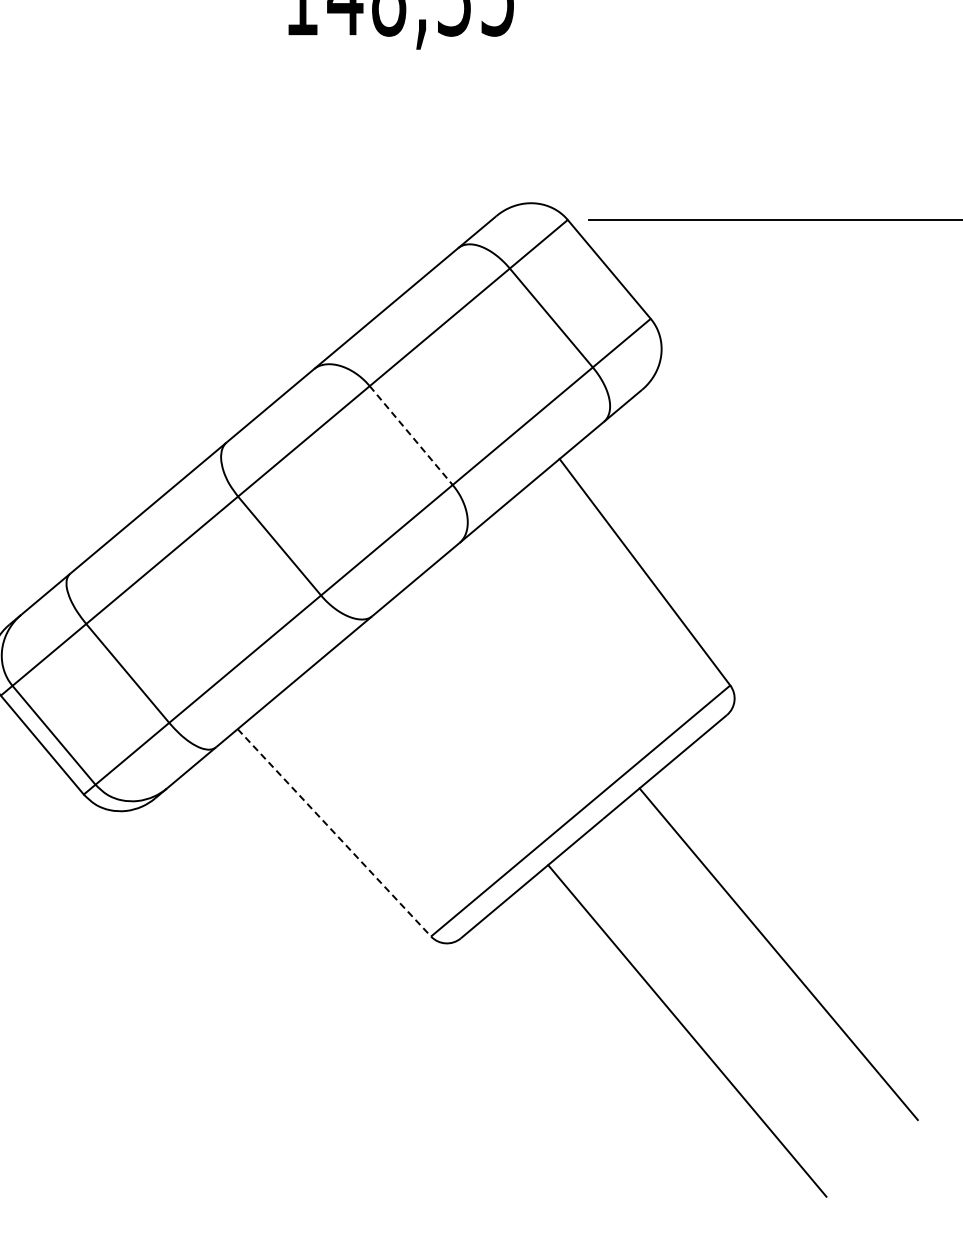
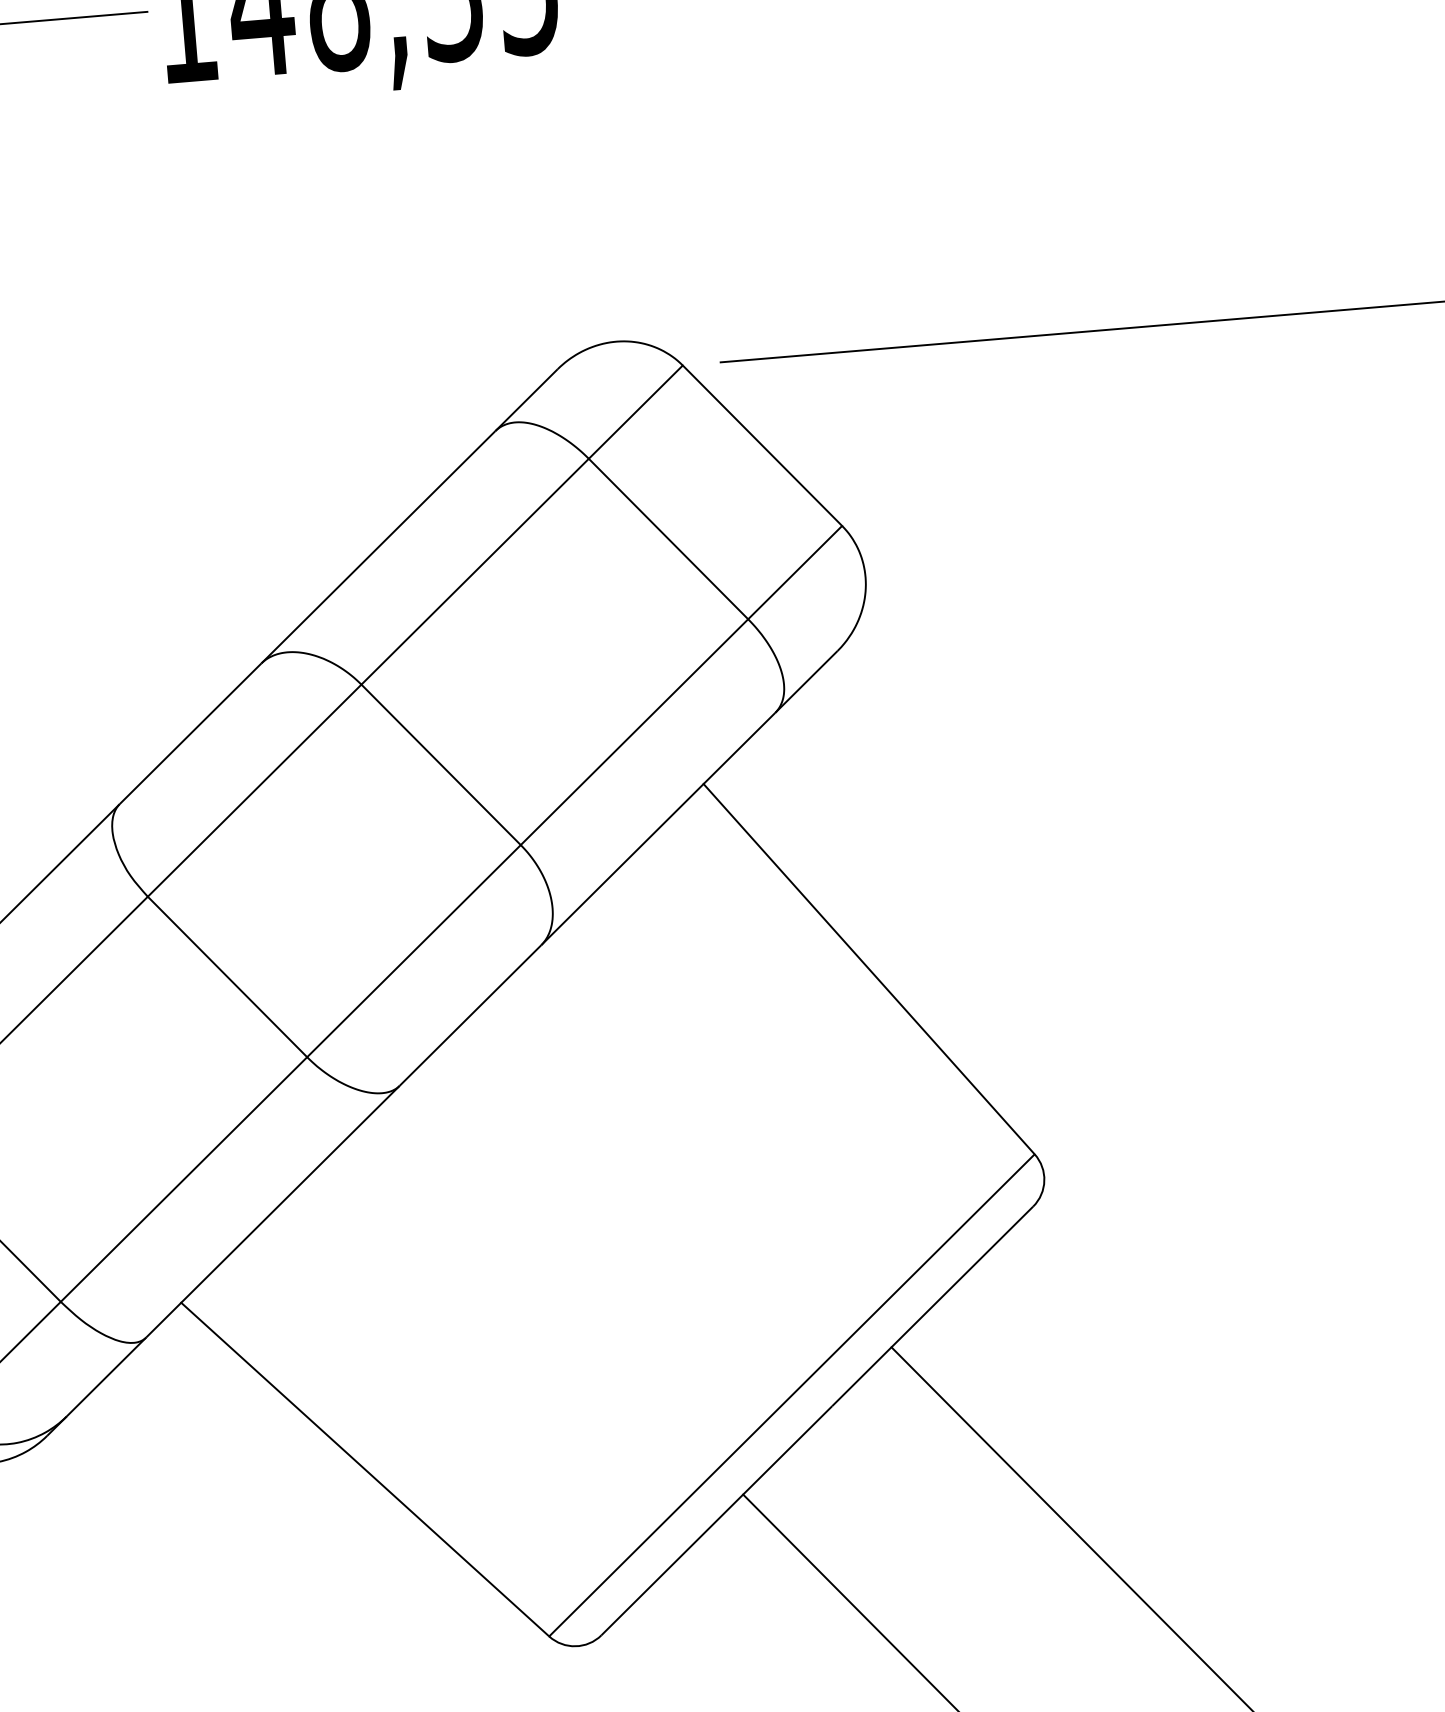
line: (411, 435) -> (441, 764), dashed -> solid
line: (334, 832) -> (365, 1468), dashed -> solid

